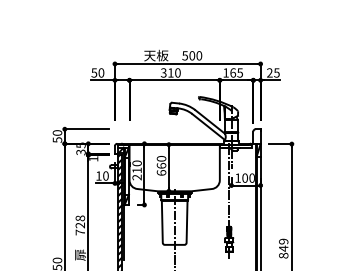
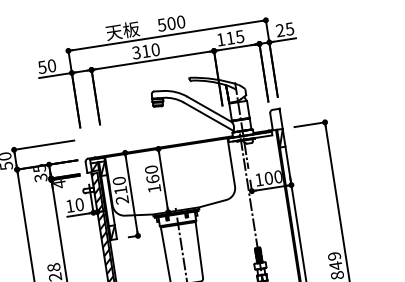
text: (233, 72) -> (230, 37), 165 -> 115
text: (93, 159) -> (59, 184), 1 -> 4
text: (161, 172) -> (154, 188), 660 -> 160

